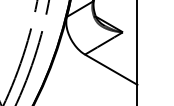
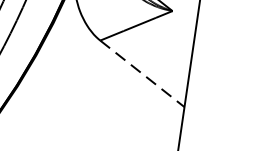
line: (111, 69) -> (142, 73), solid -> dashed

